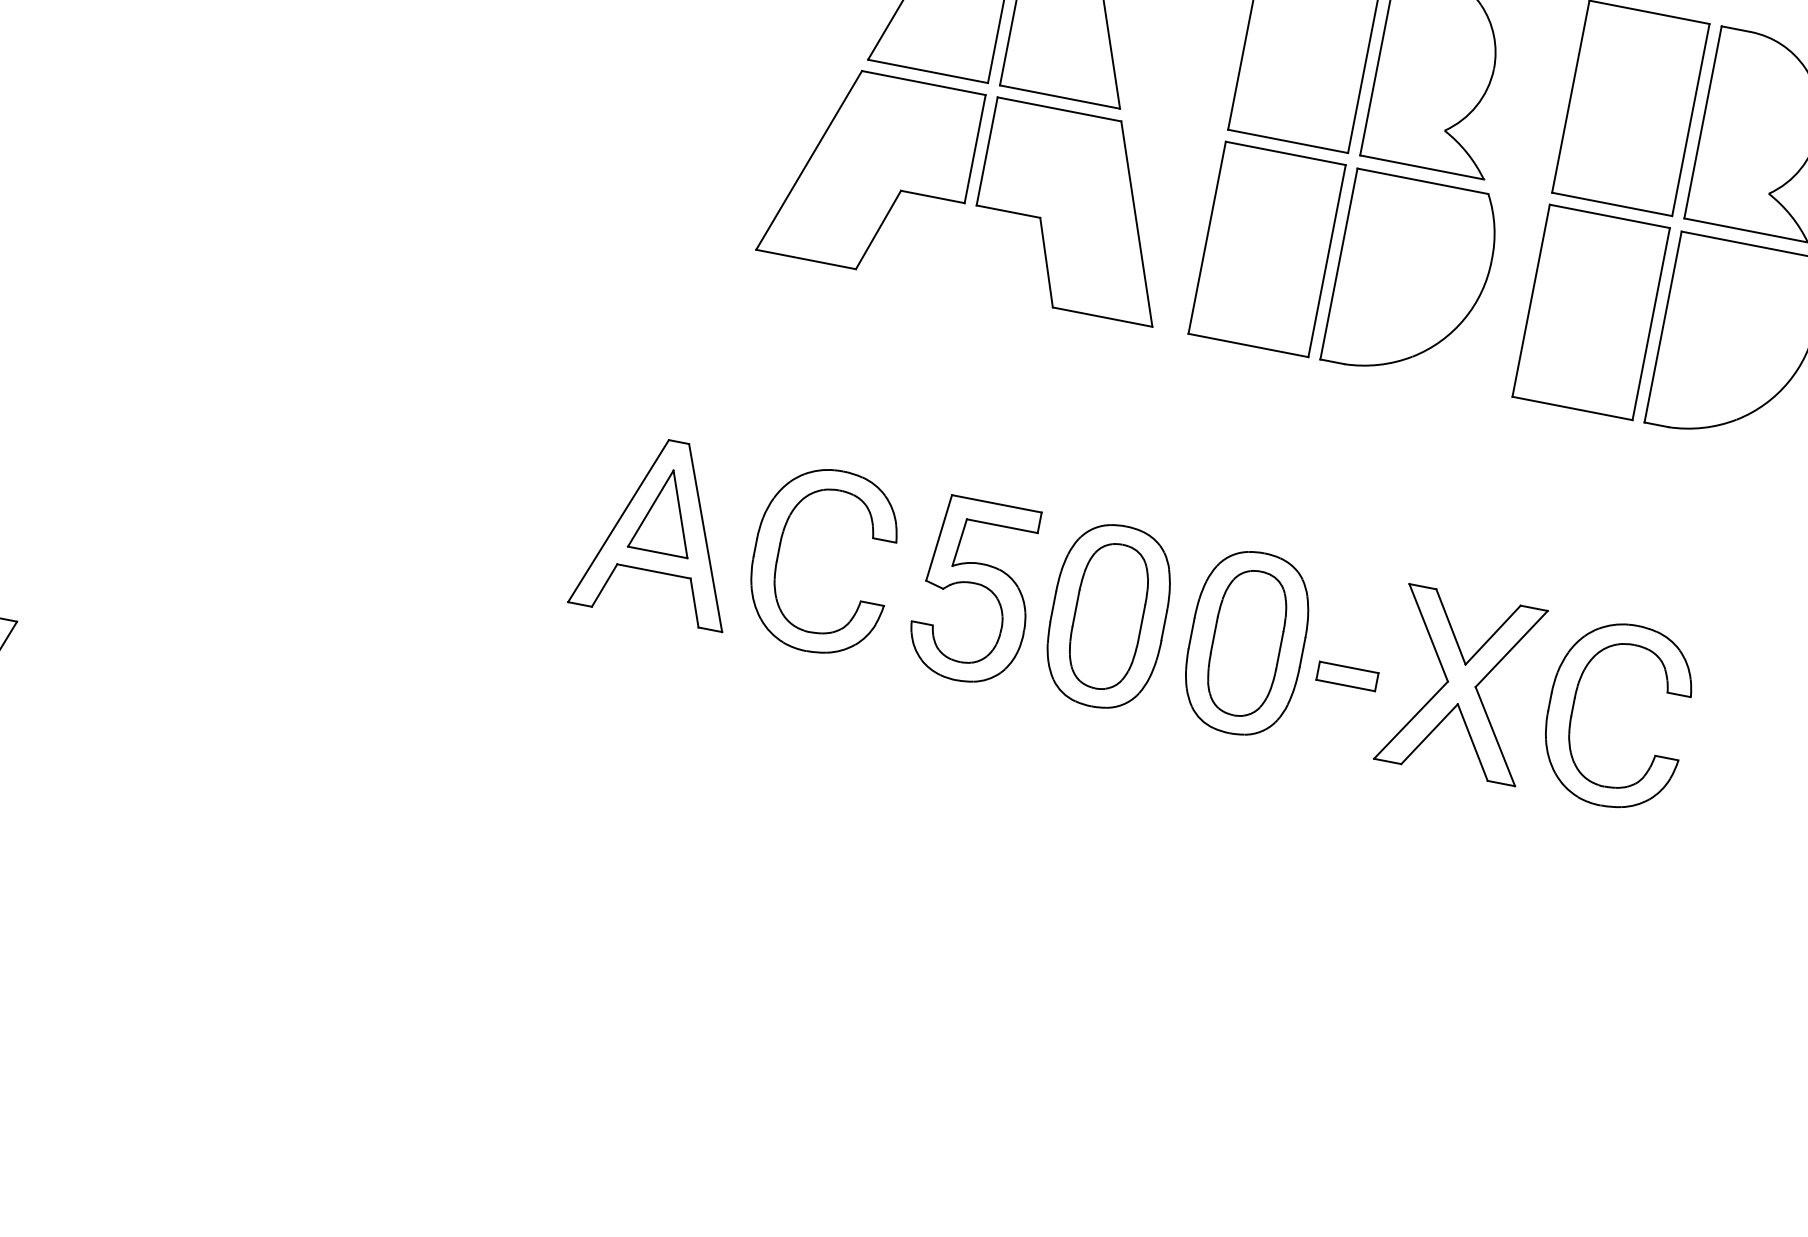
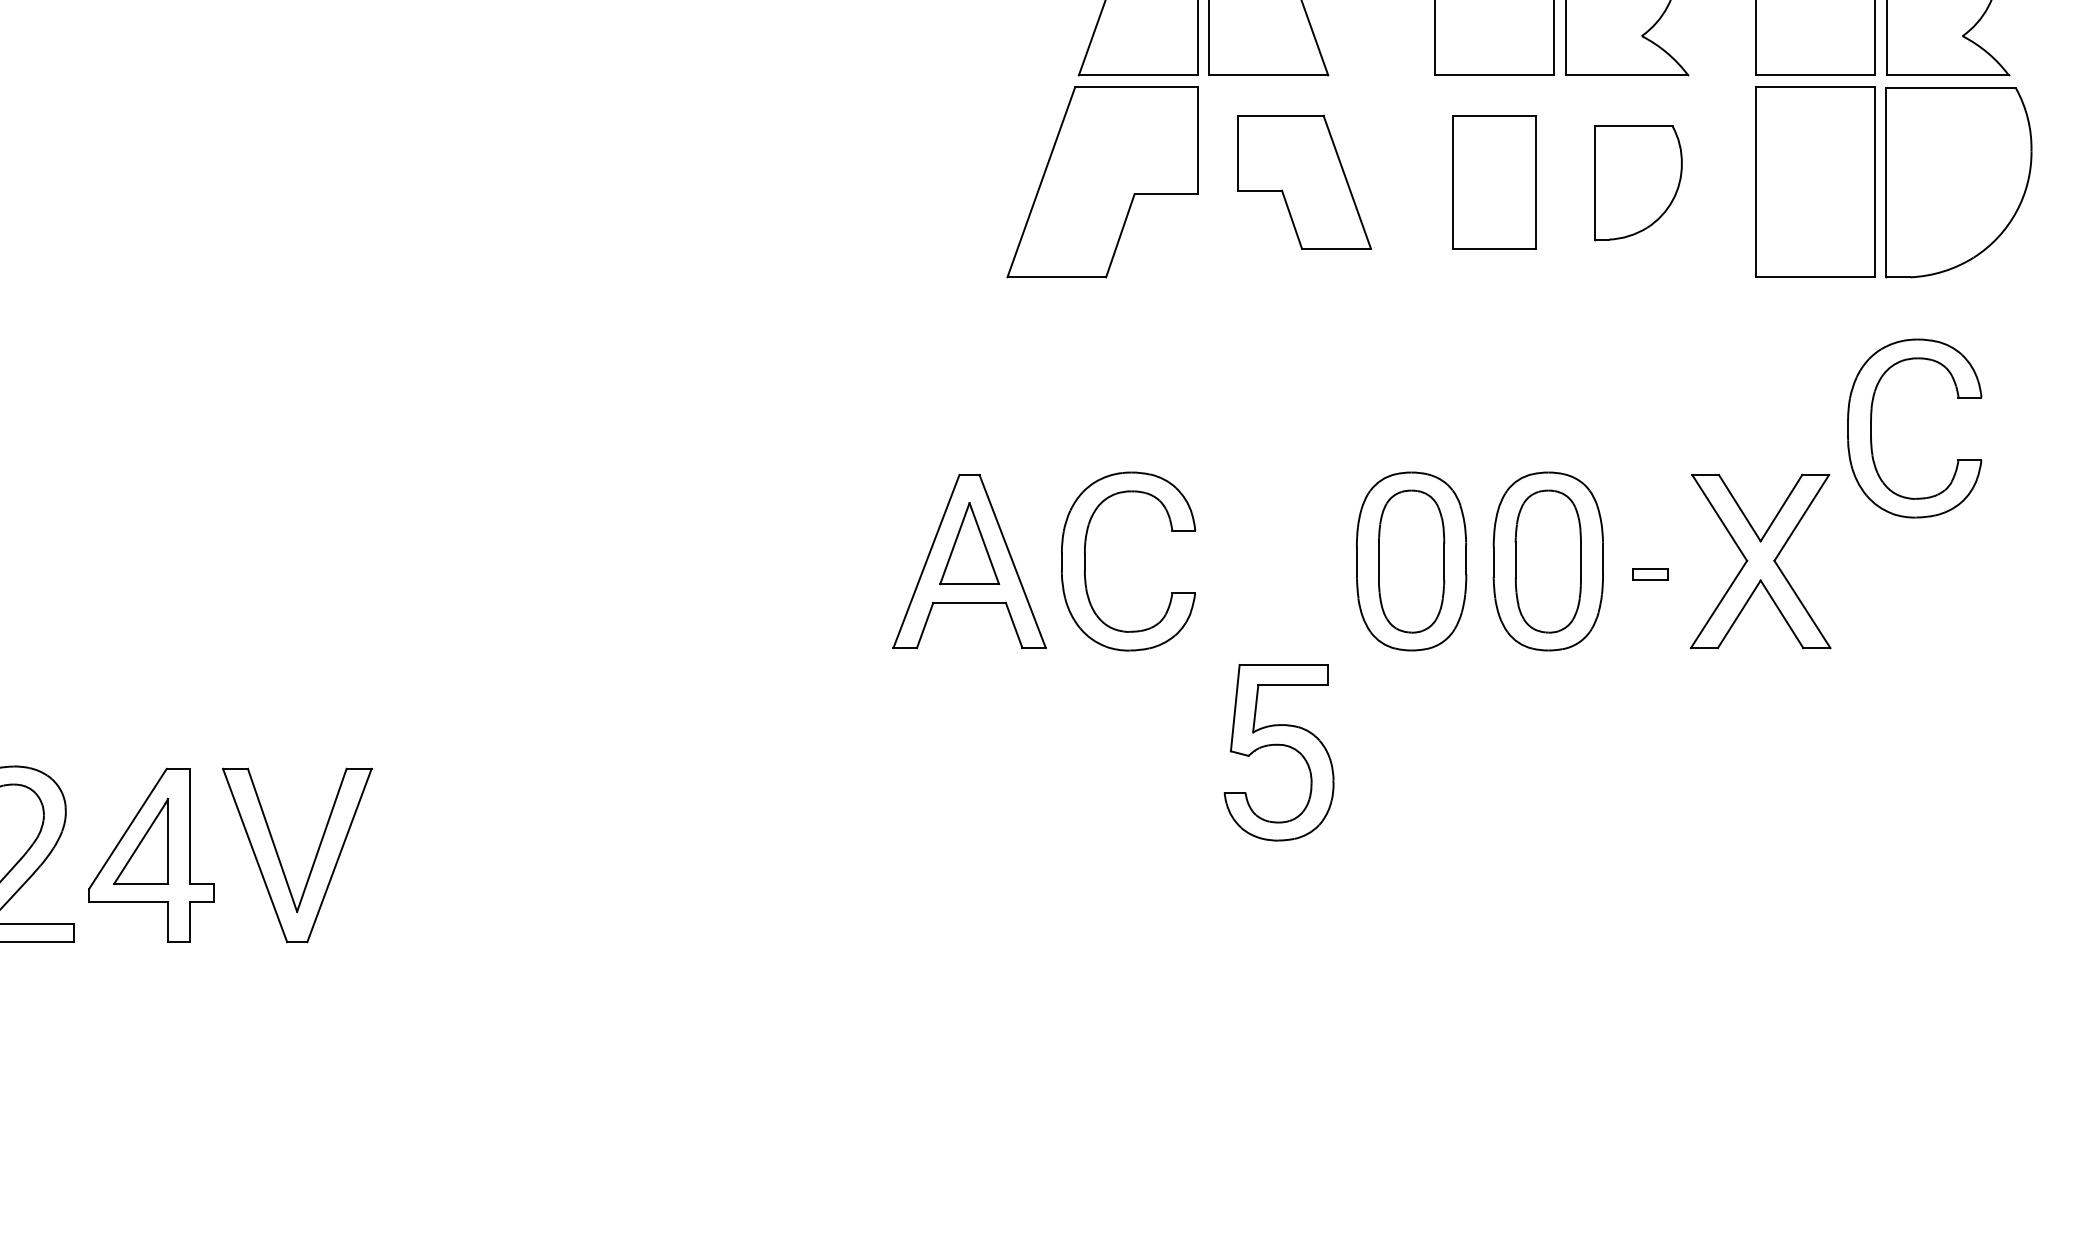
part: (1075, 212) -> (1304, 182), size x0.7
part: (1267, 248) -> (1494, 181), size x0.7
part: (1412, 277) -> (1638, 182), size x0.6
part: (975, 584) -> (1278, 745), moved
part: (1346, 676) -> (1649, 574), size x0.6
part: (1573, 706) -> (1871, 428), moved

